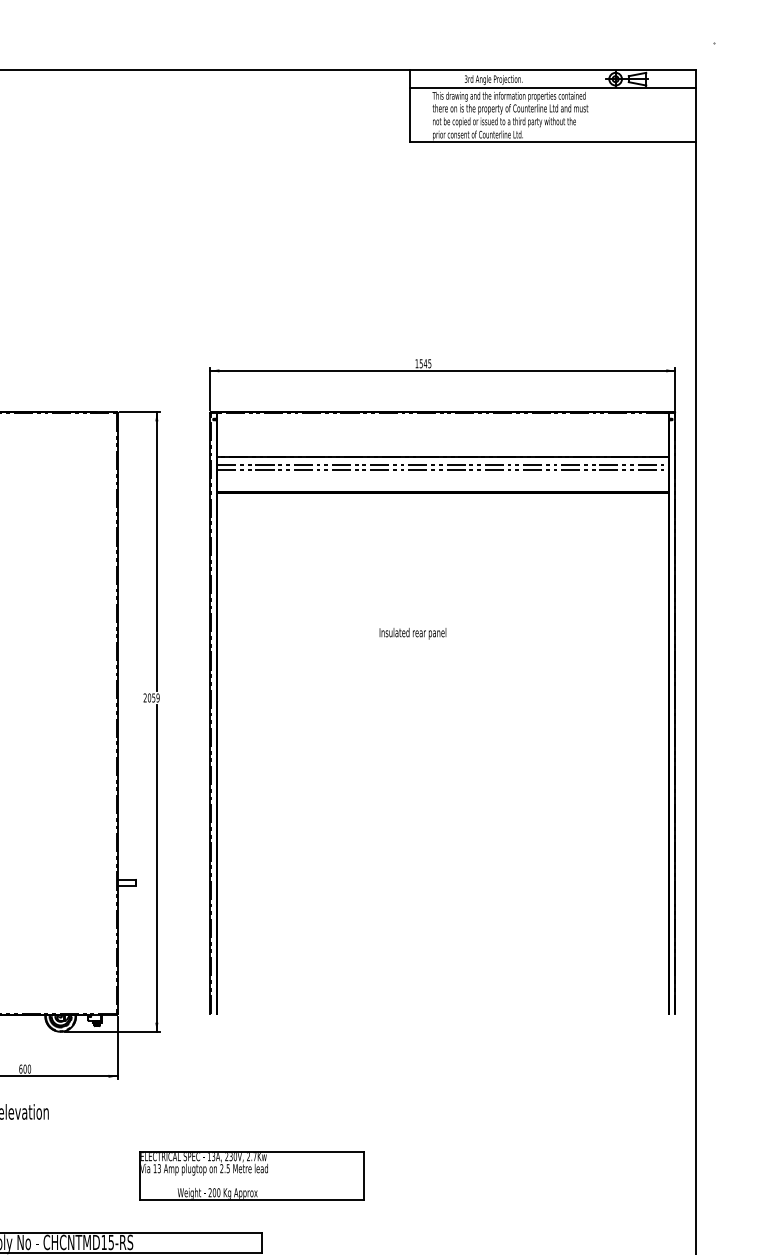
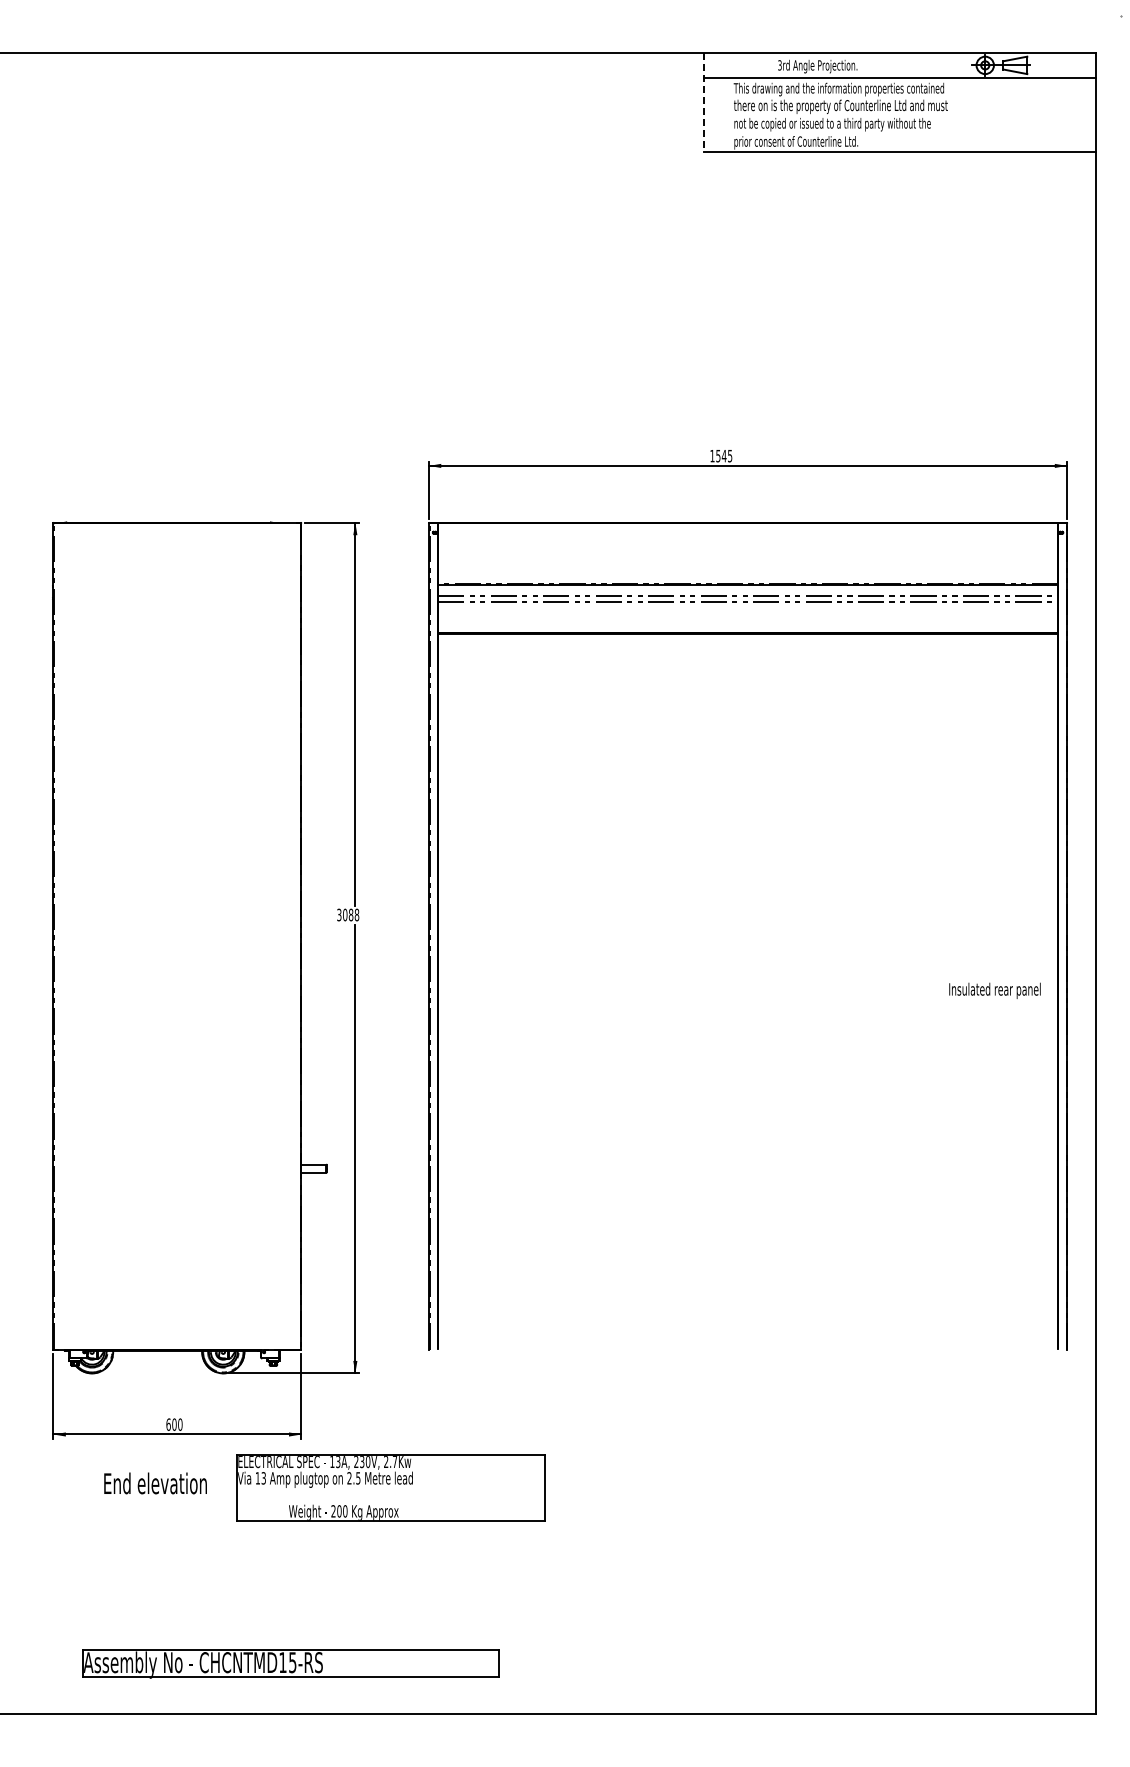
line: (410, 106) -> (703, 102), solid -> dashed
text: (412, 633) -> (994, 990), moved
text: (151, 697) -> (348, 914), 2059 -> 3088
part: (251, 1175) -> (390, 1487), moved

